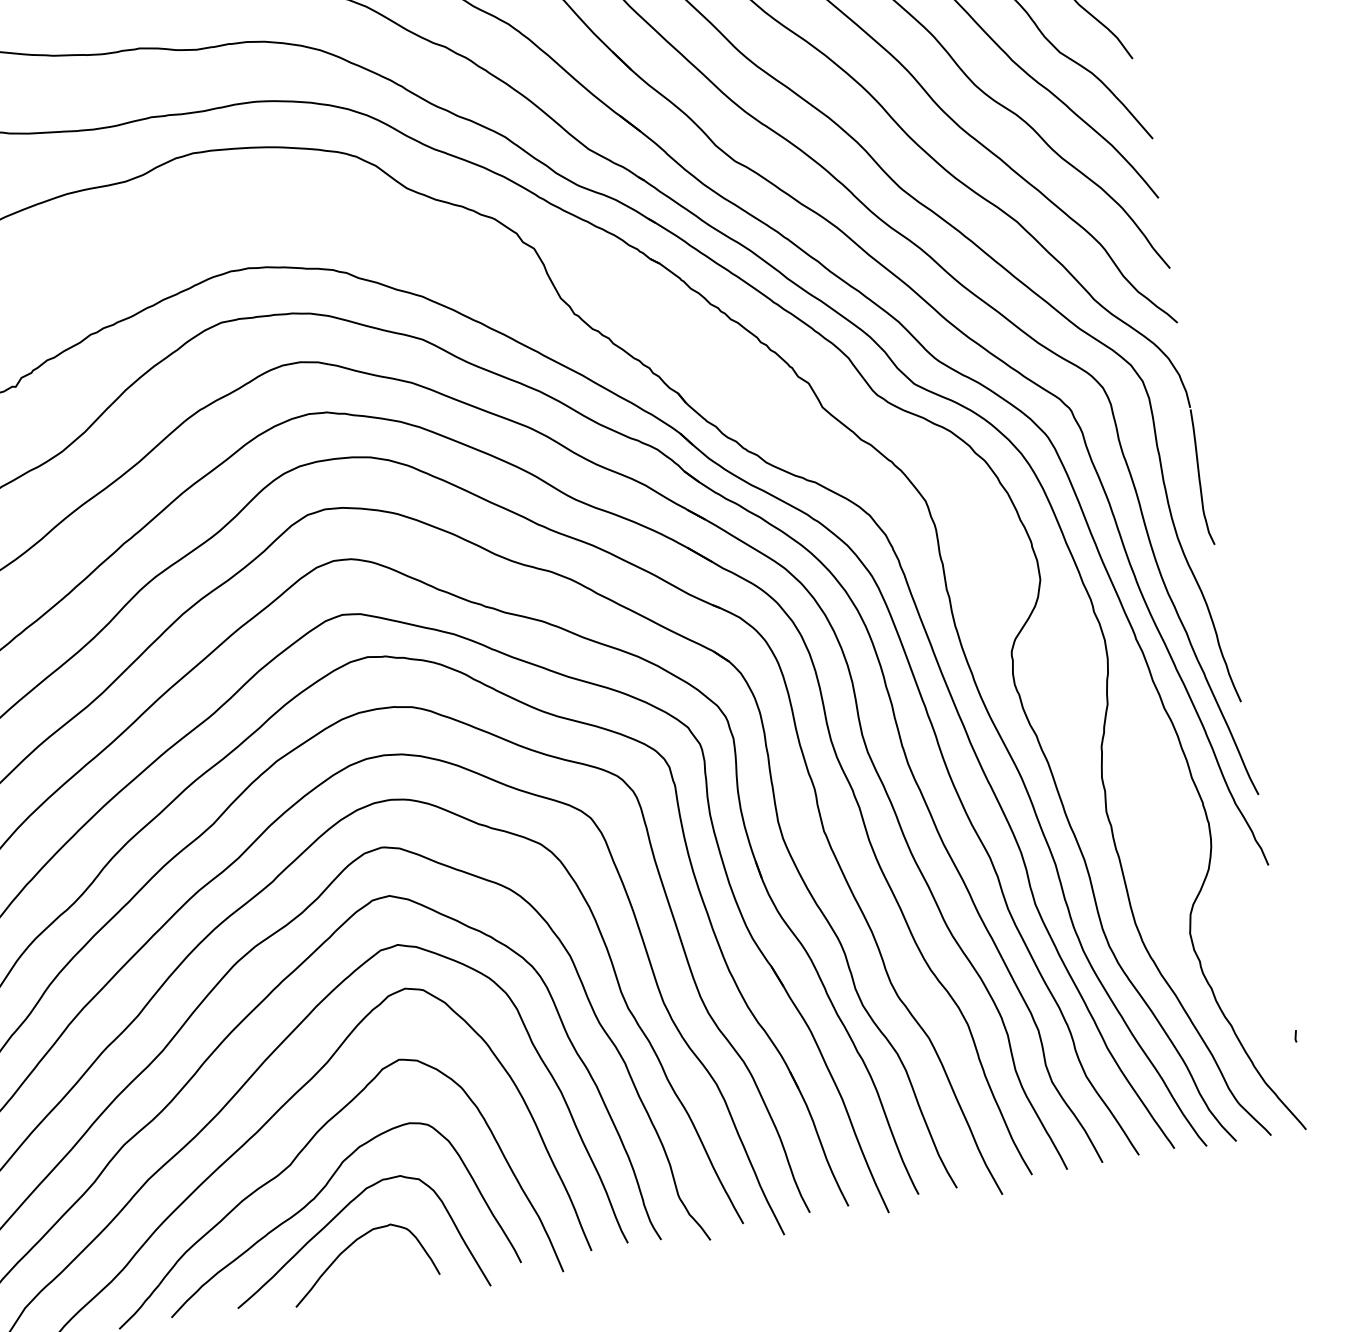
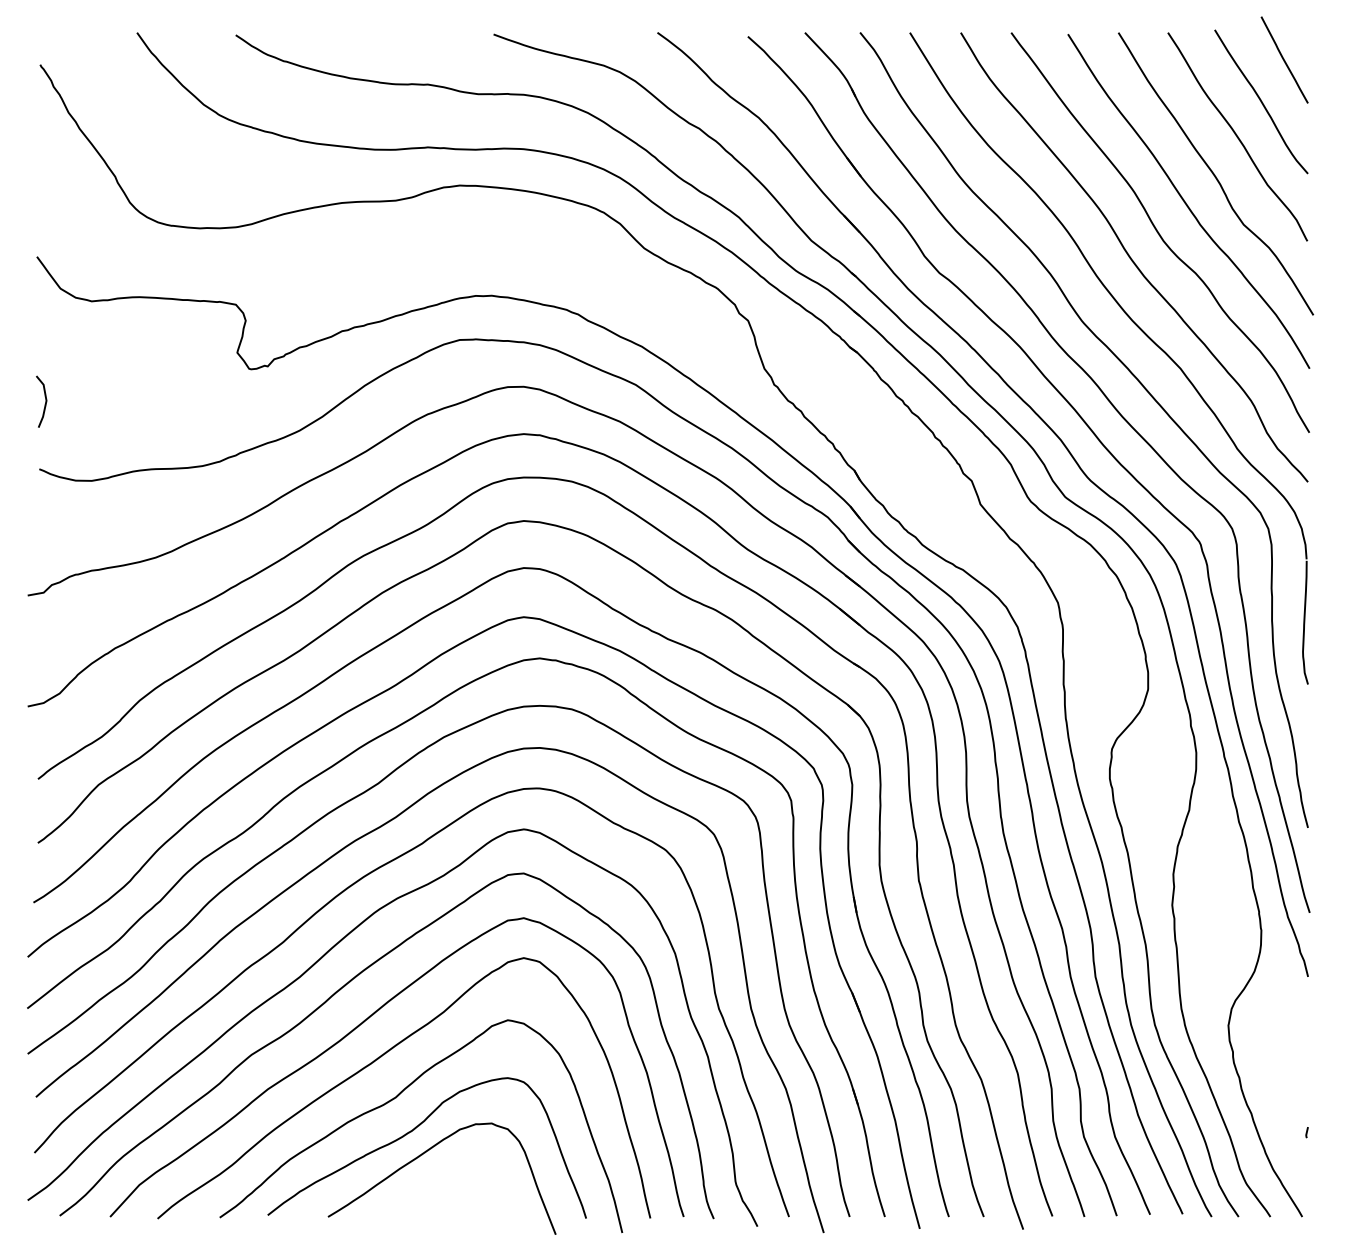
curve: (349, 1247) -> (436, 1179), removed

